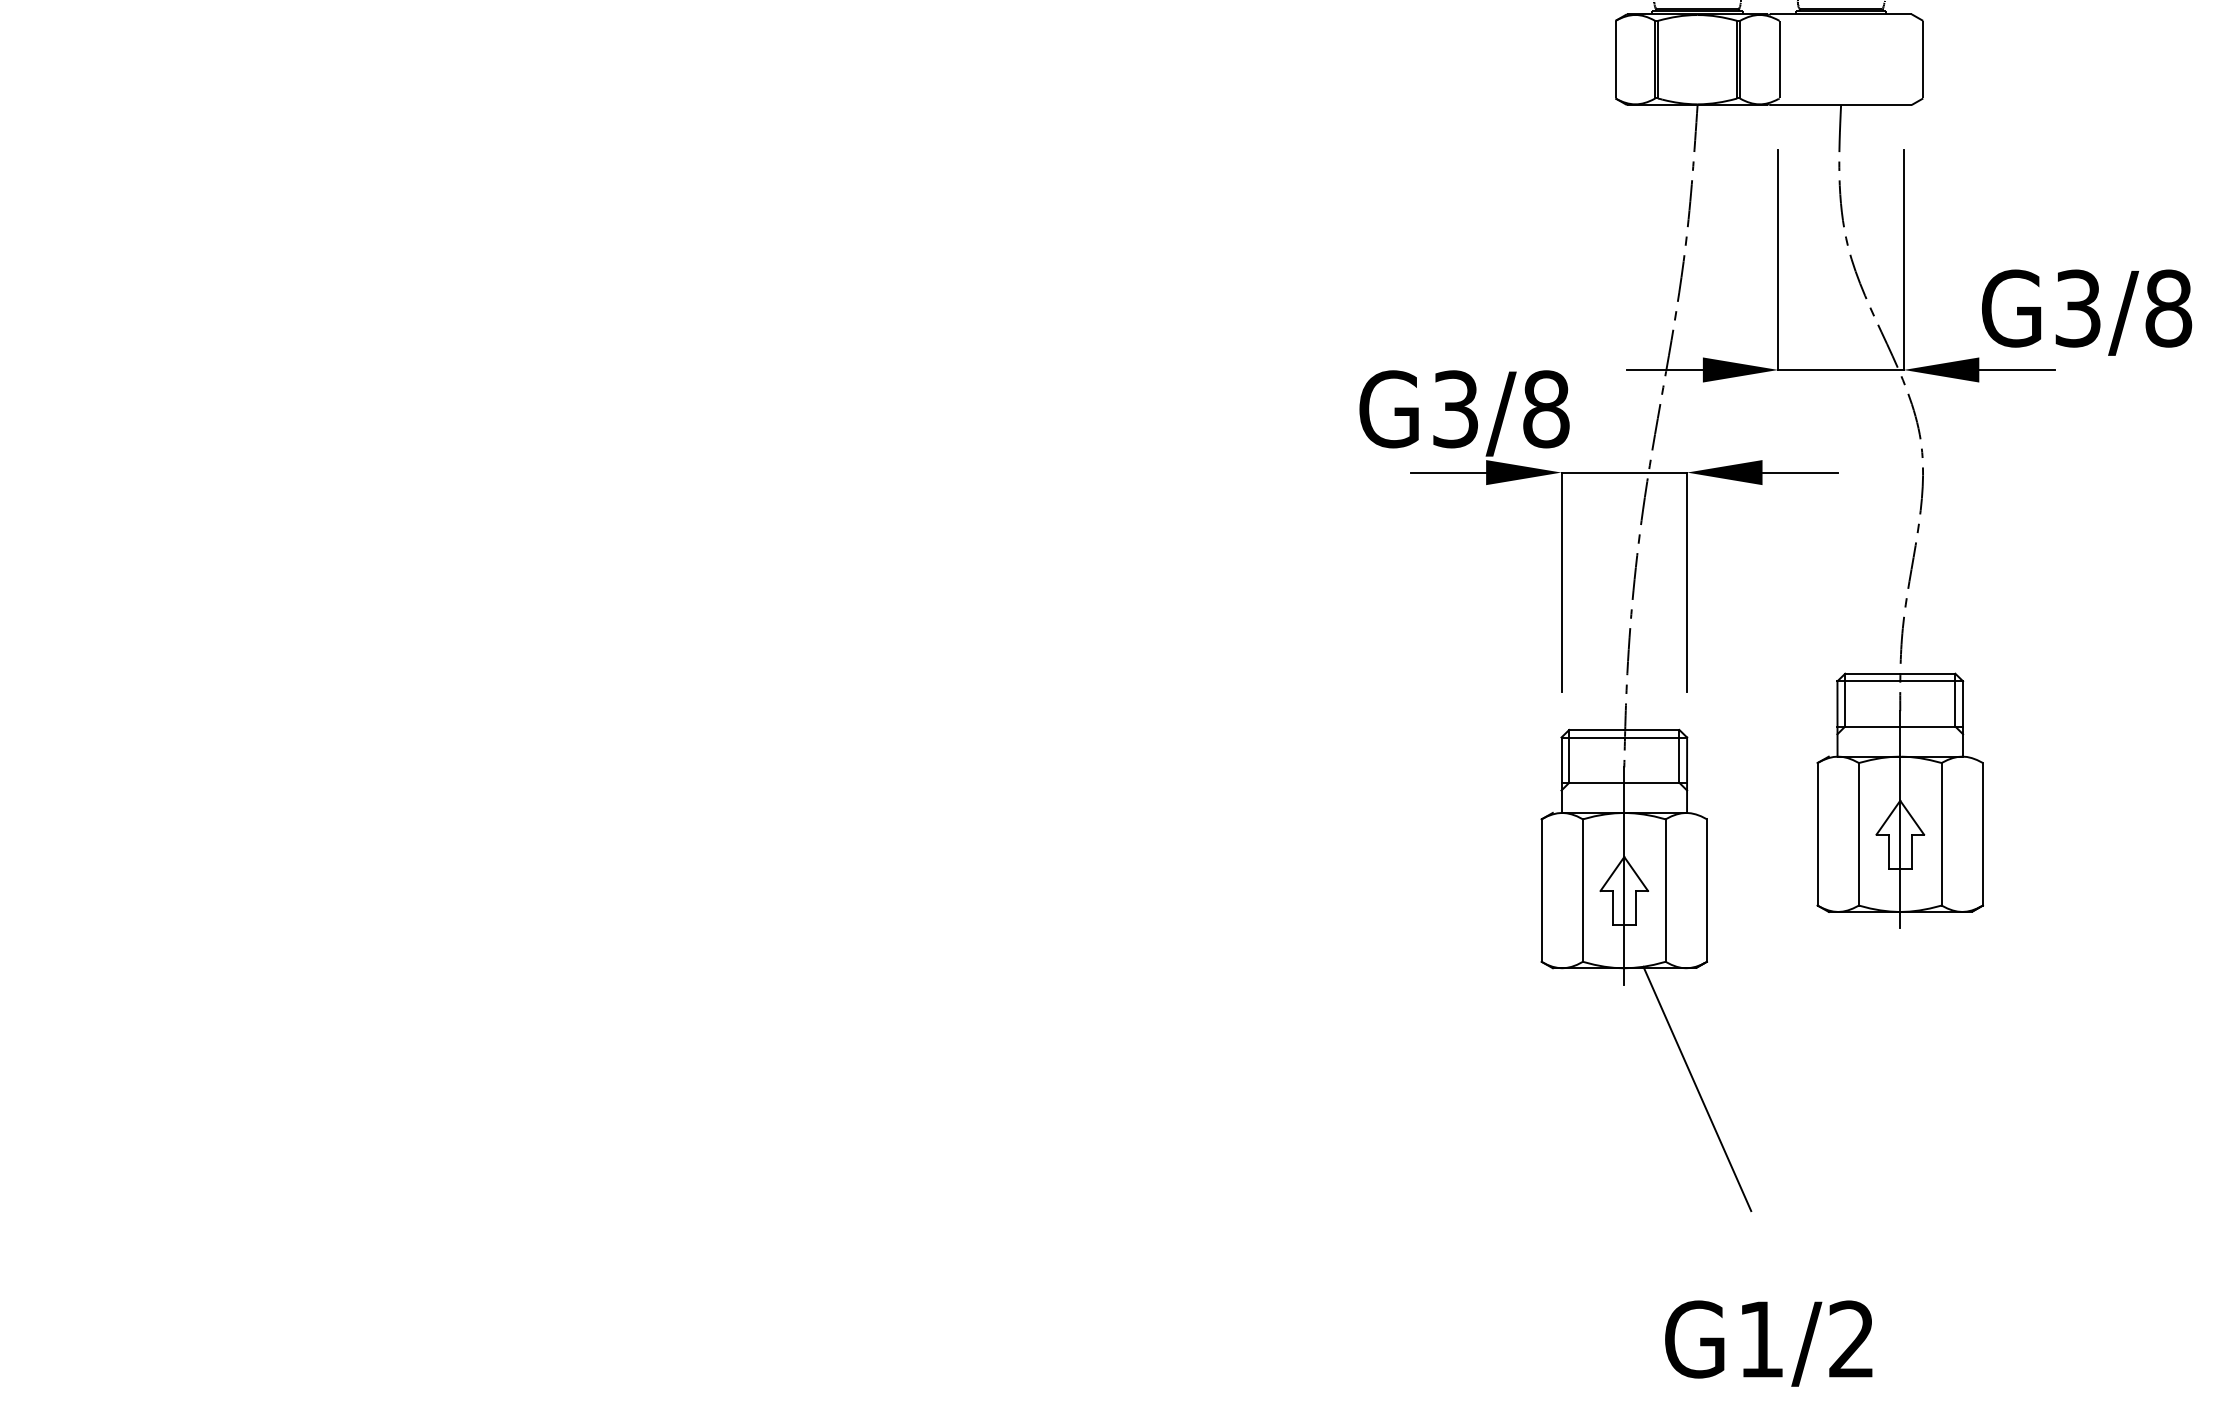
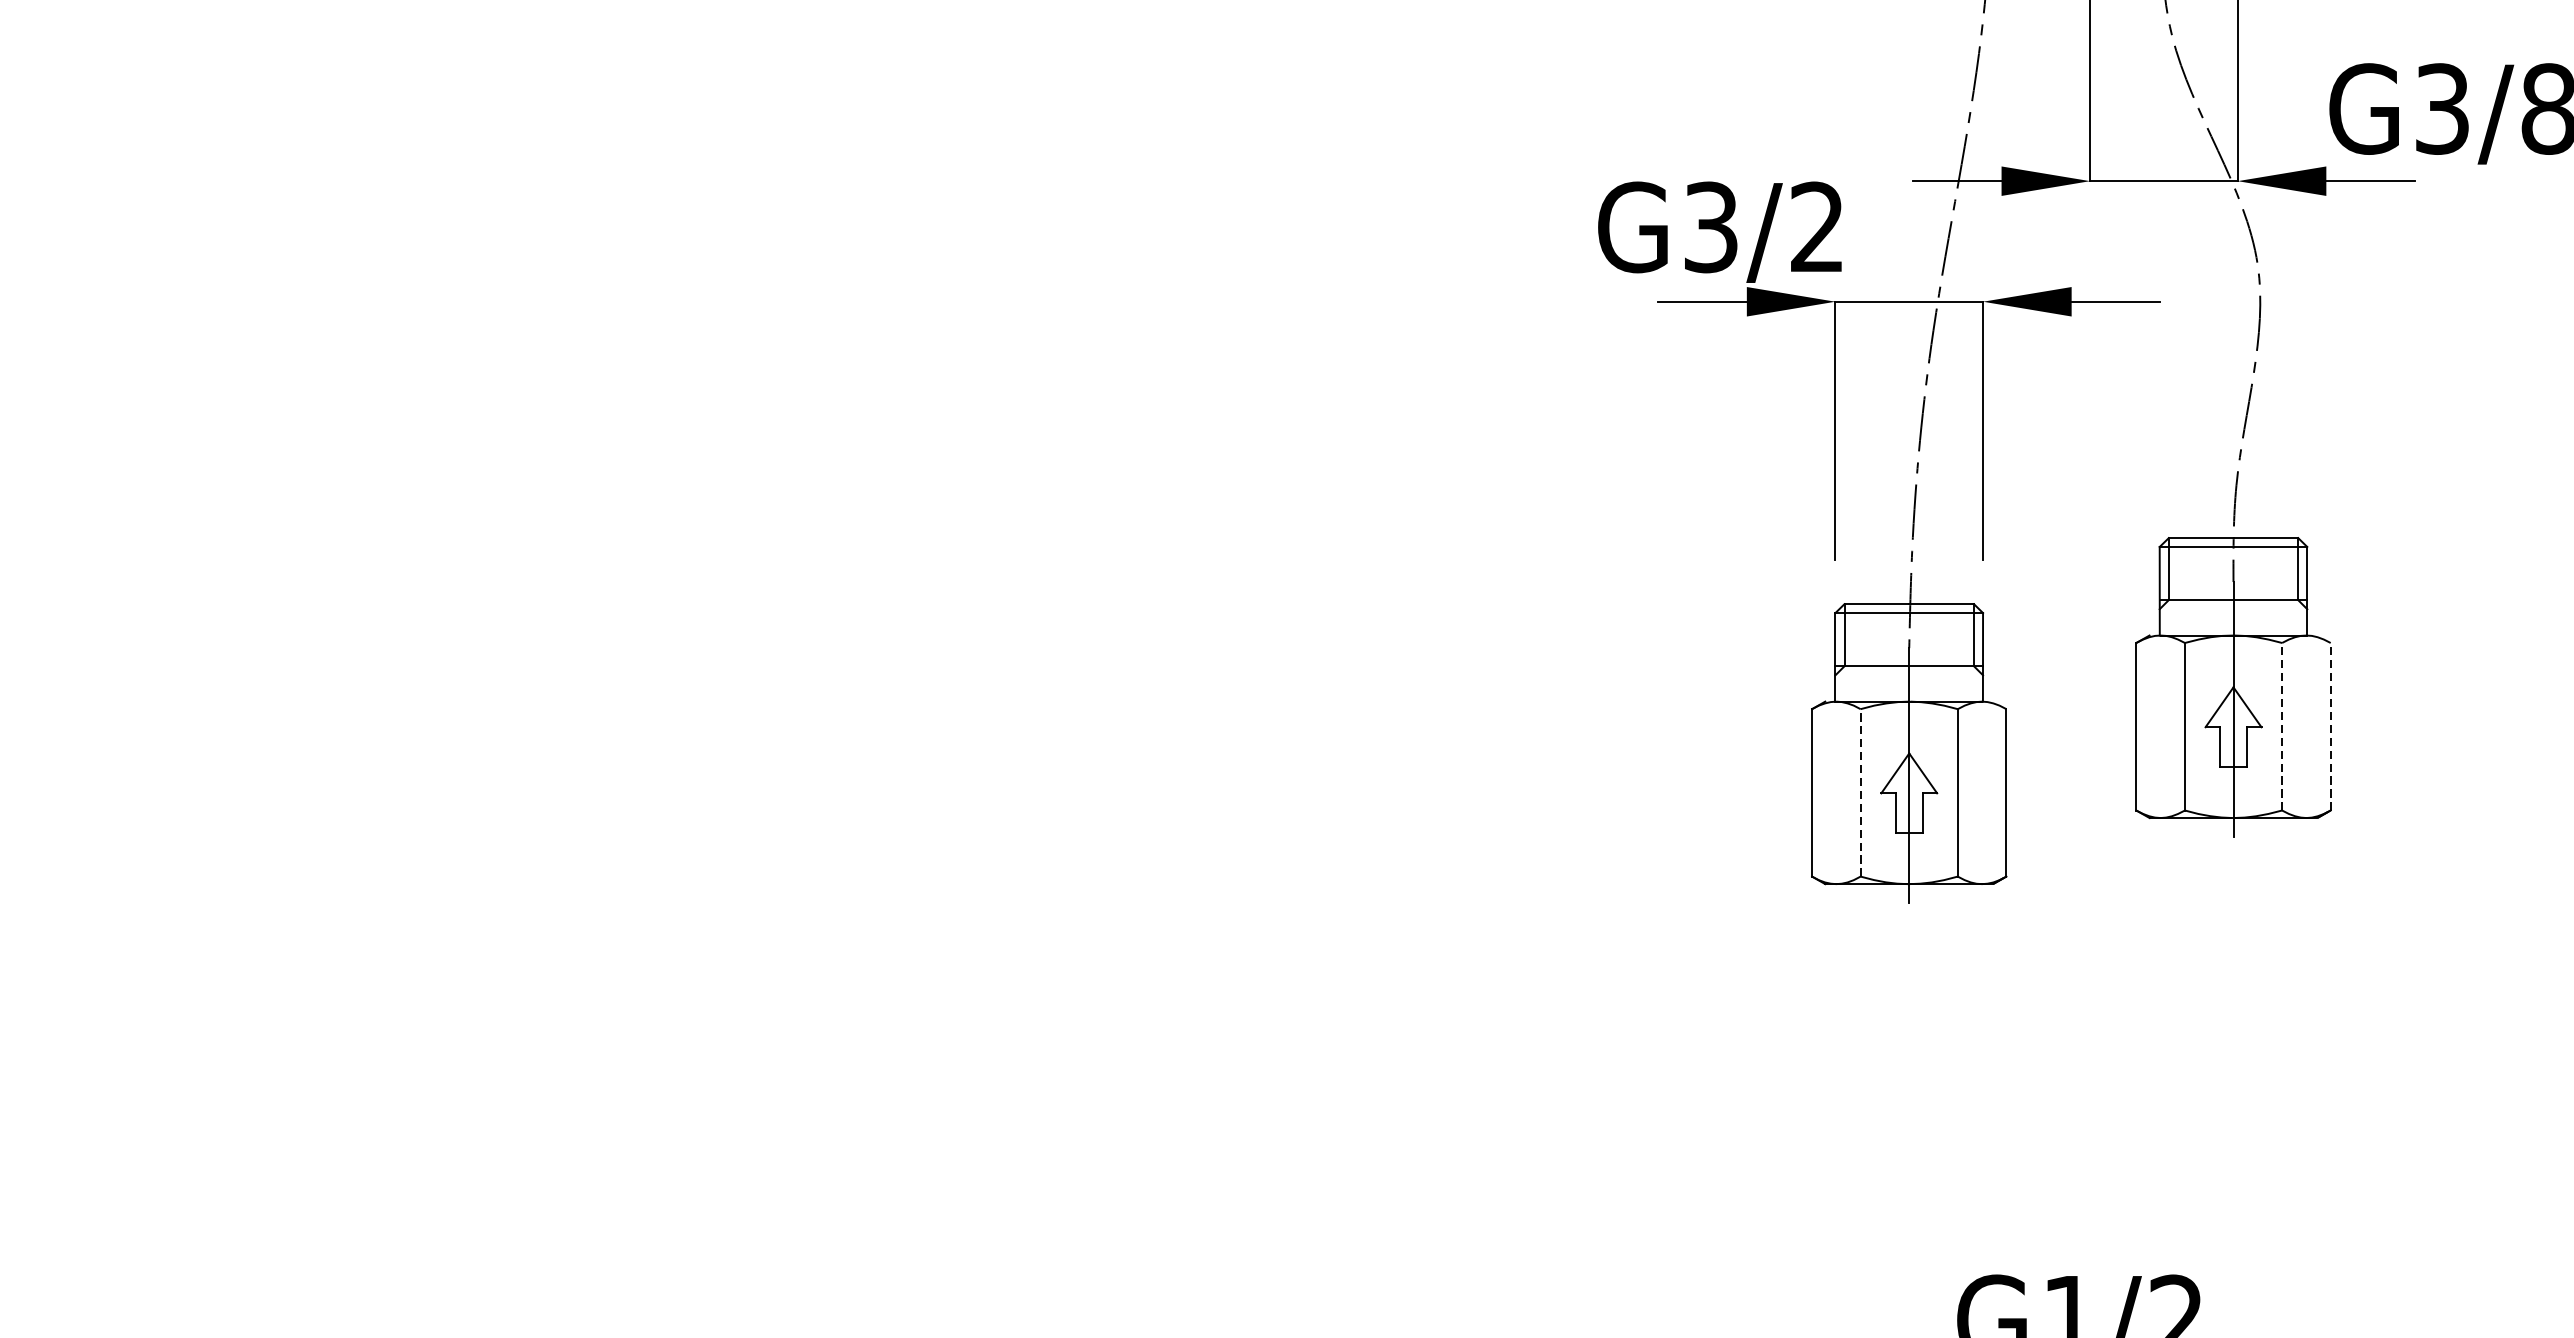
text: (1546, 409) -> (1817, 227), G3/8 -> G3/2
line: (1941, 833) -> (2281, 725), solid -> dashed
line: (1982, 833) -> (2330, 725), solid -> dashed
line: (1582, 890) -> (1860, 792), solid -> dashed
line: (1697, 1088) -> (1995, 1025), removed

